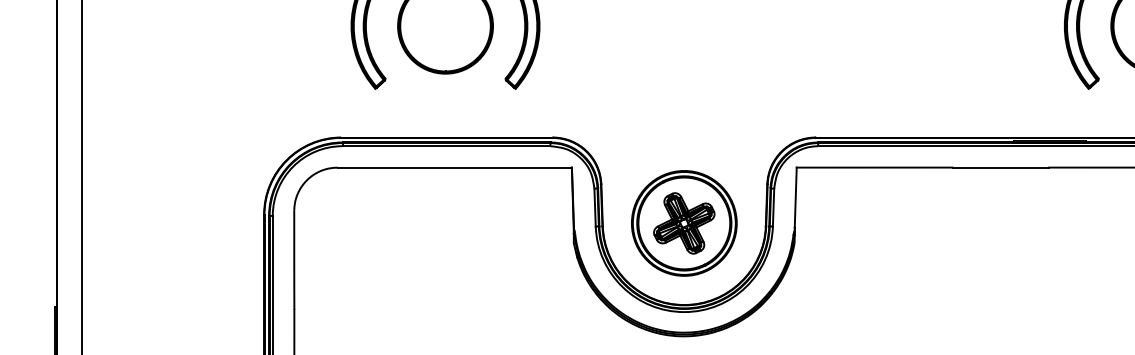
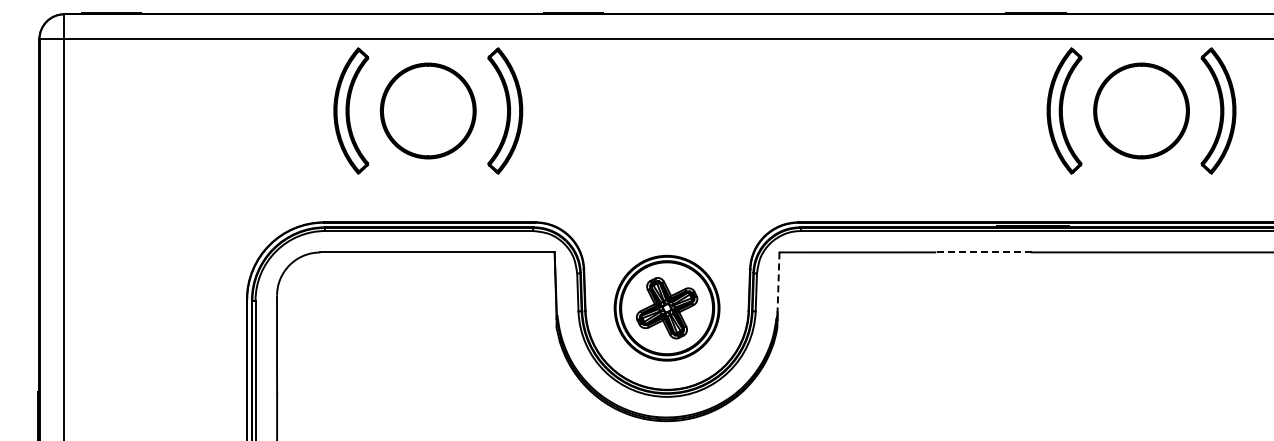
line: (1000, 167) -> (983, 252), solid -> dashed
line: (795, 197) -> (778, 282), solid -> dashed

